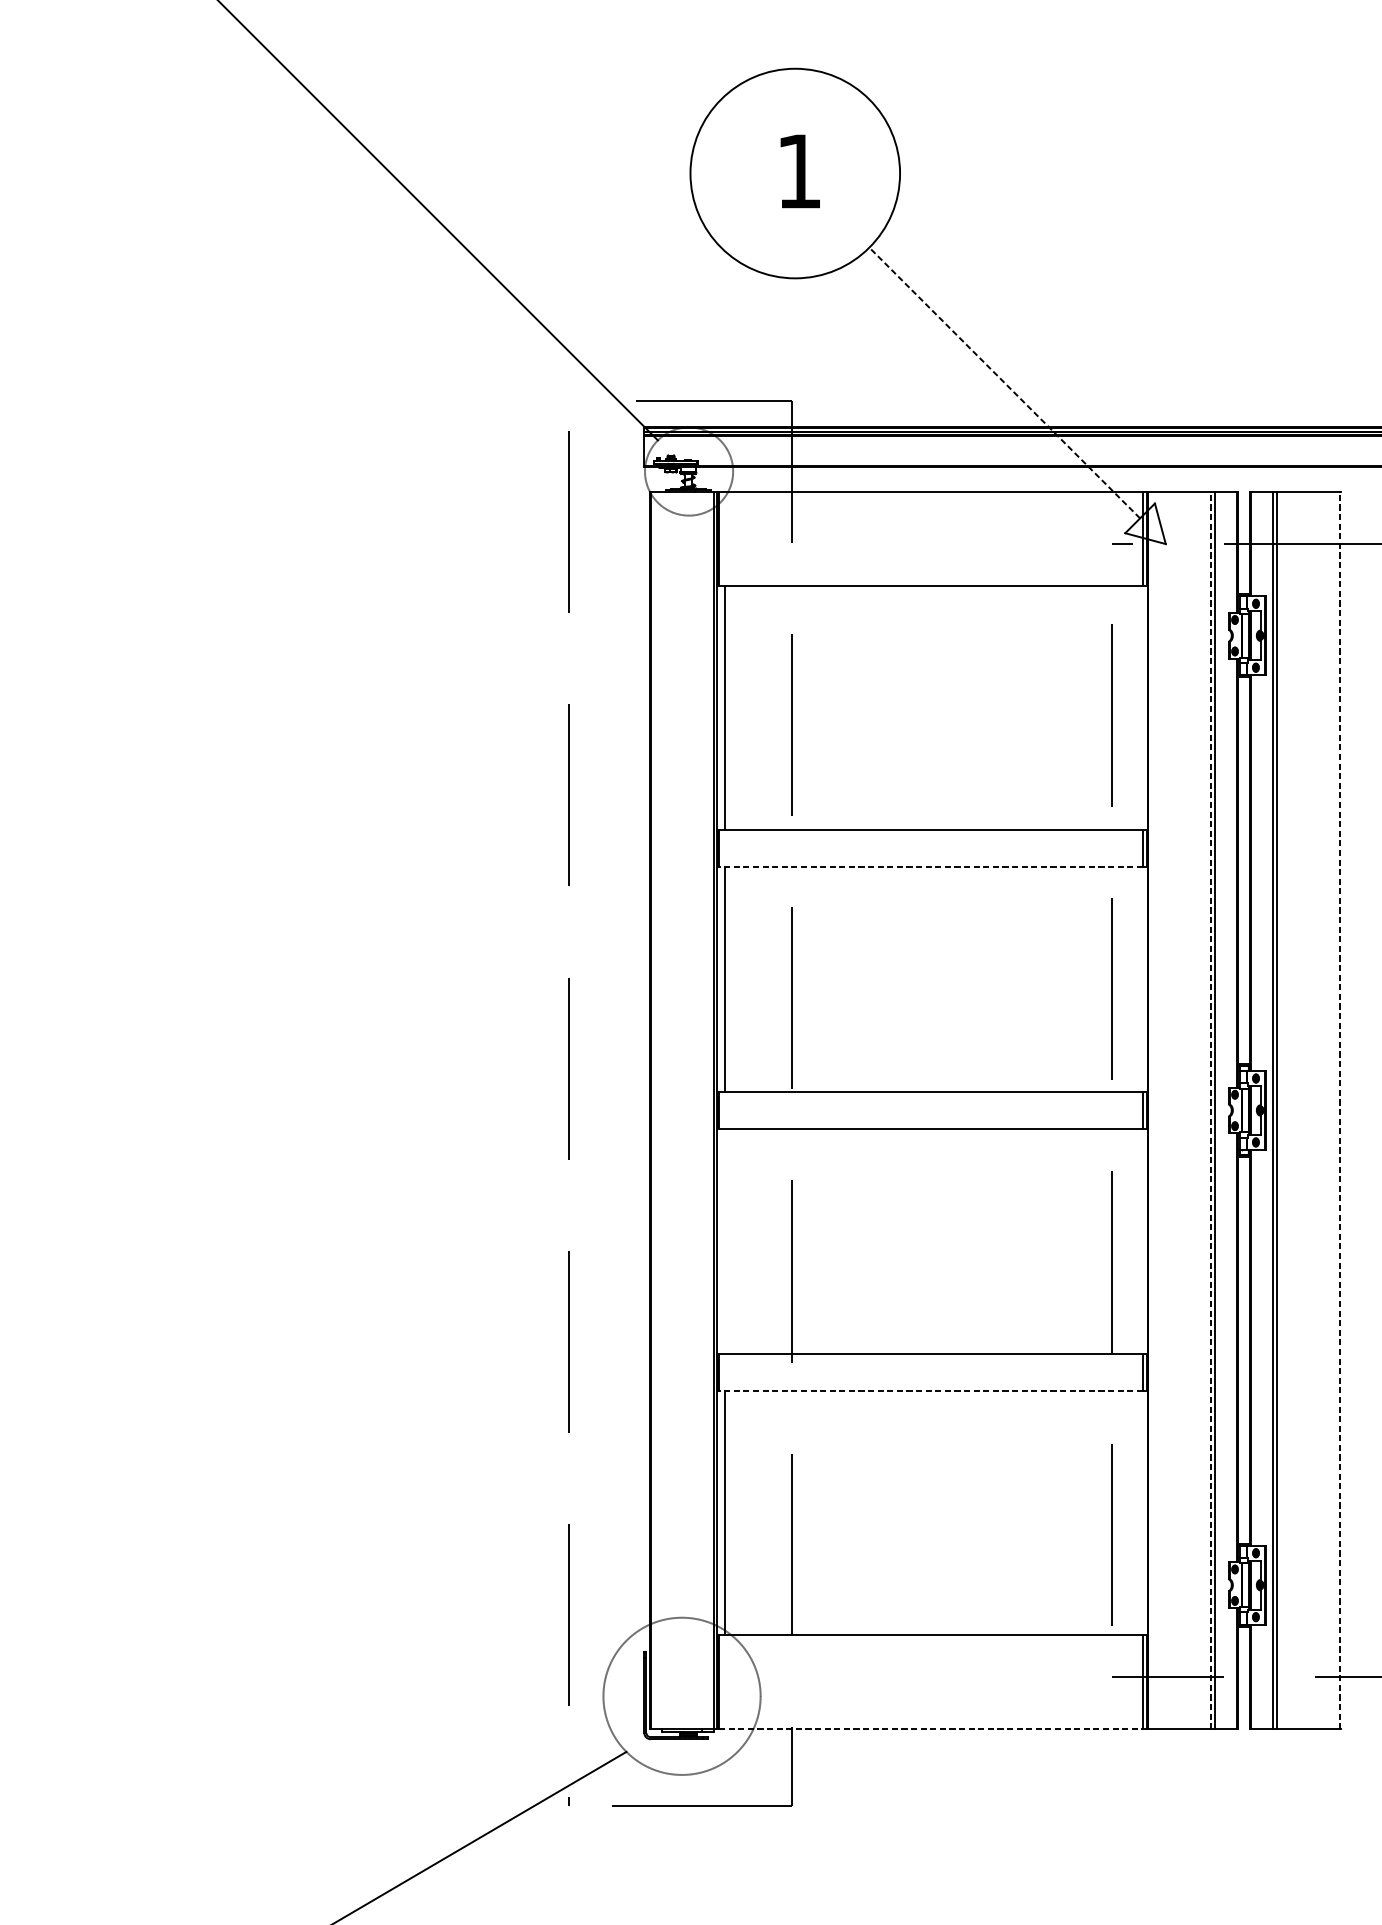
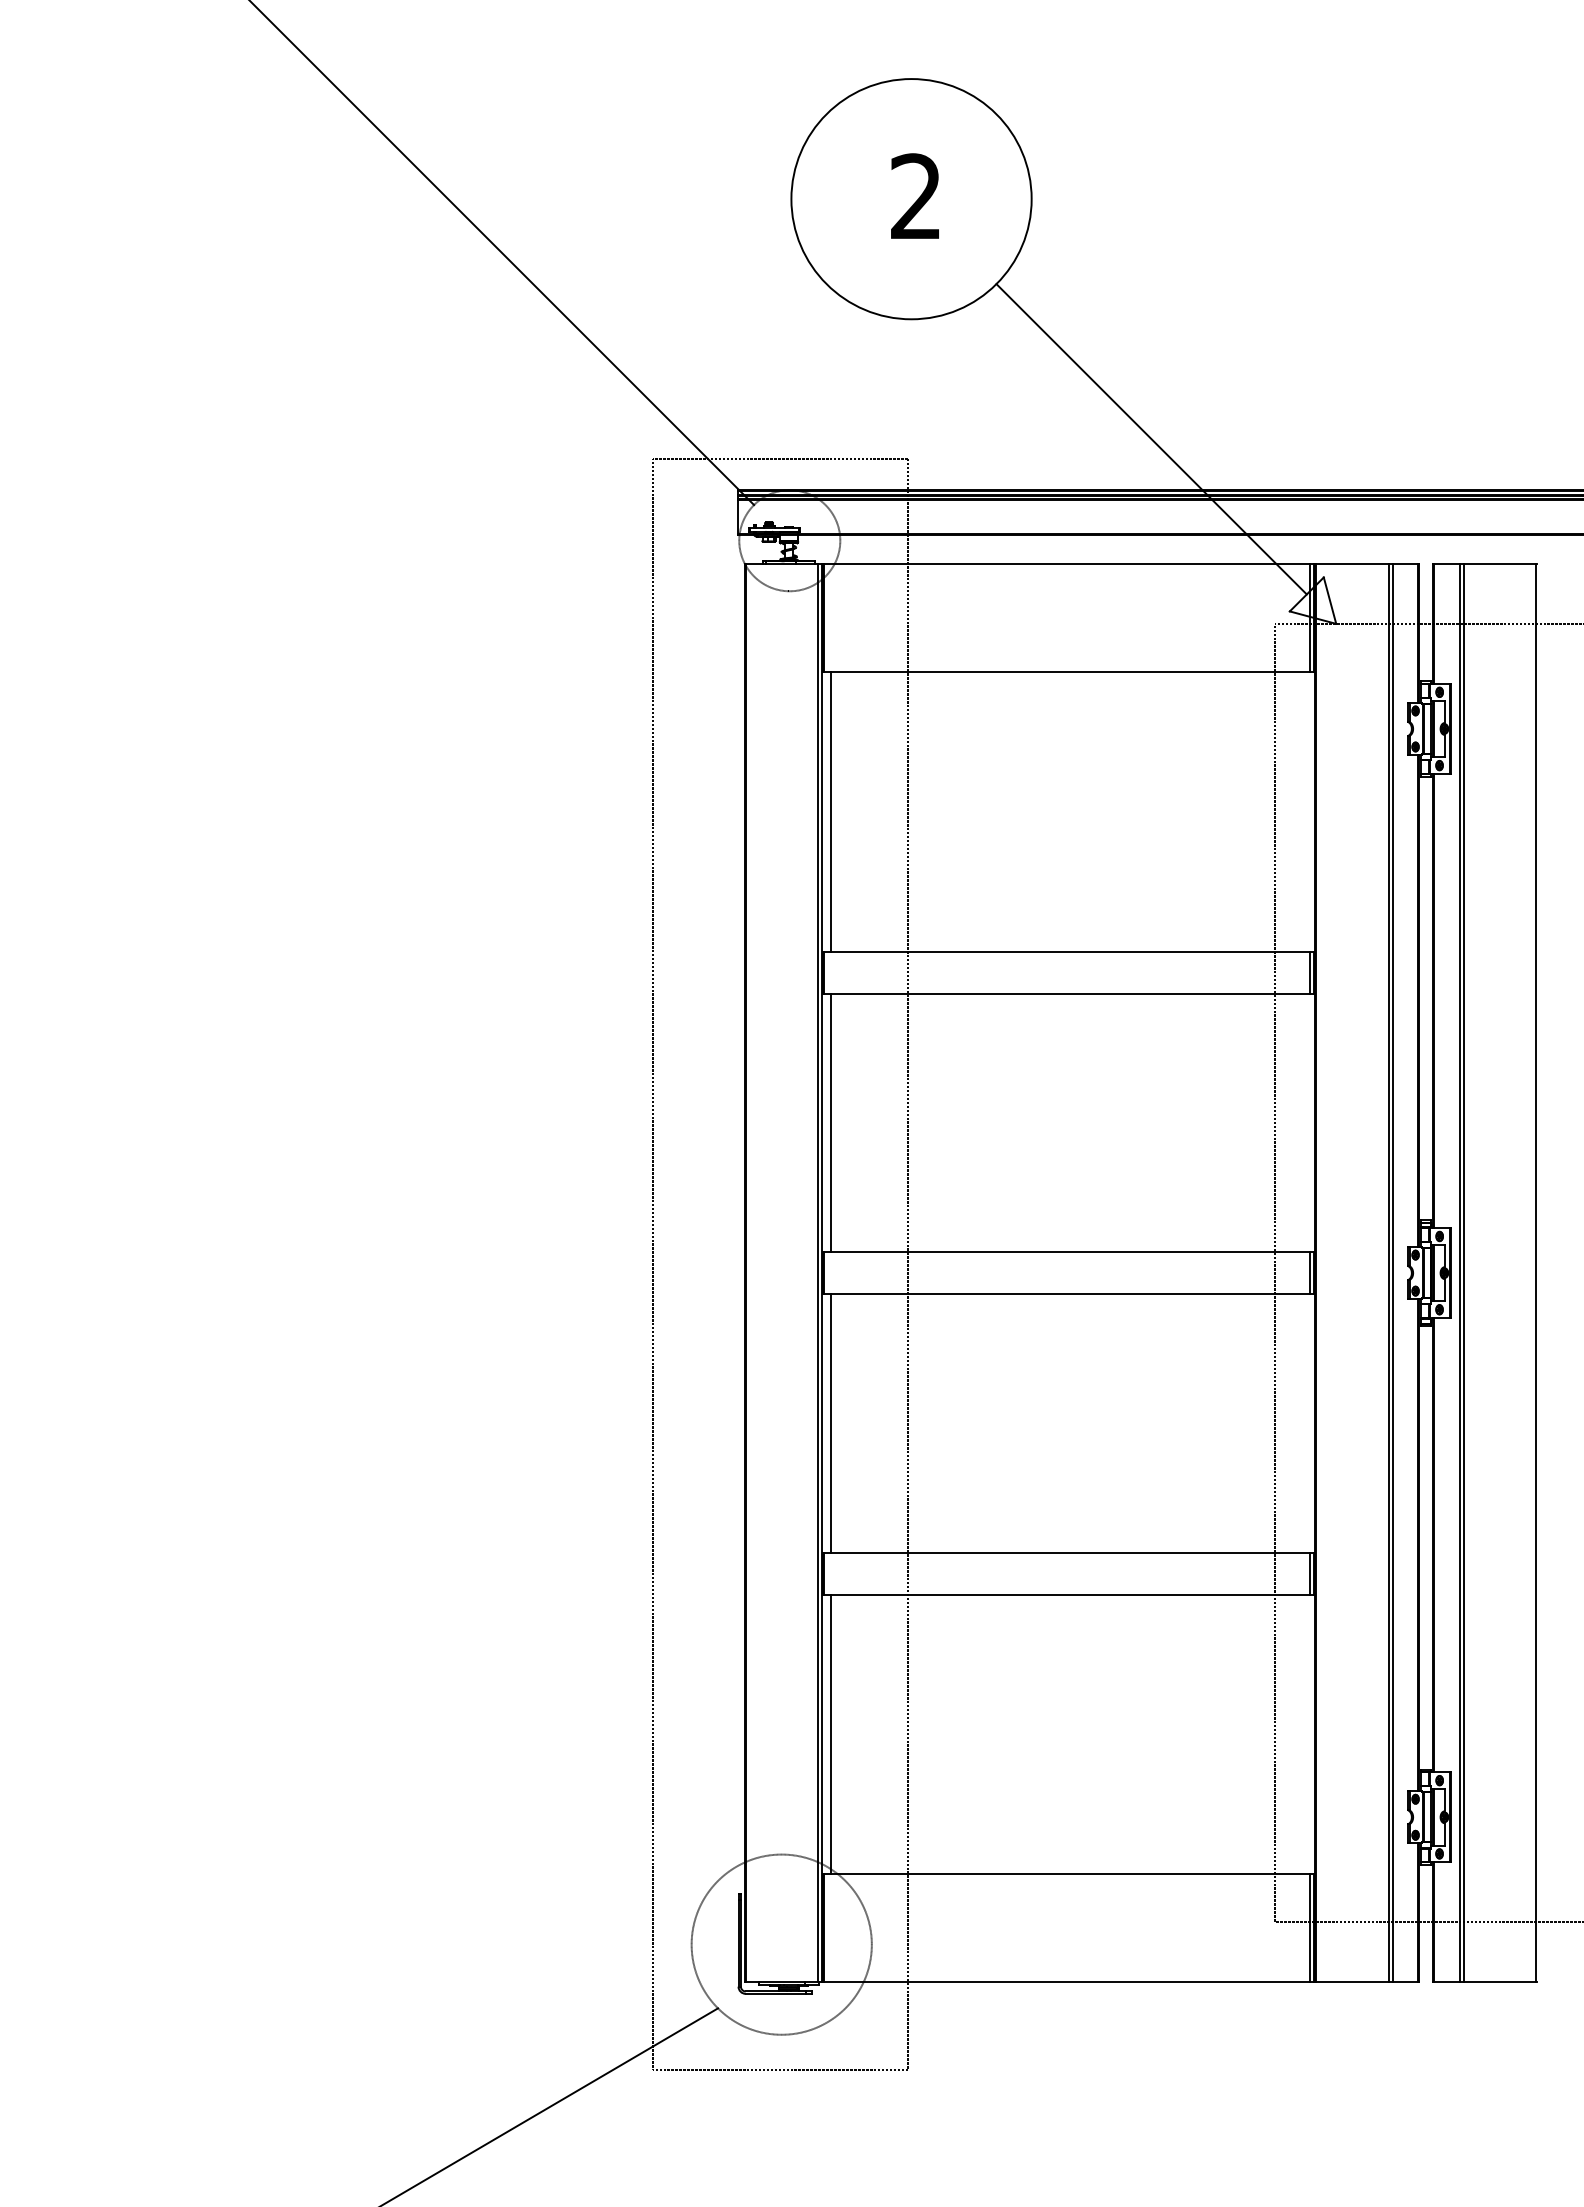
text: (798, 170) -> (915, 195), 1 -> 2
line: (1004, 382) -> (1151, 438), dashed -> solid
line: (931, 866) -> (1067, 993), dashed -> solid
line: (1211, 1109) -> (1388, 1272), dashed -> solid
line: (1340, 1109) -> (1536, 1272), dashed -> solid
line: (725, 1241) -> (831, 1423), added
line: (931, 1390) -> (1067, 1594), dashed -> solid
line: (931, 1729) -> (1067, 1982), dashed -> solid

